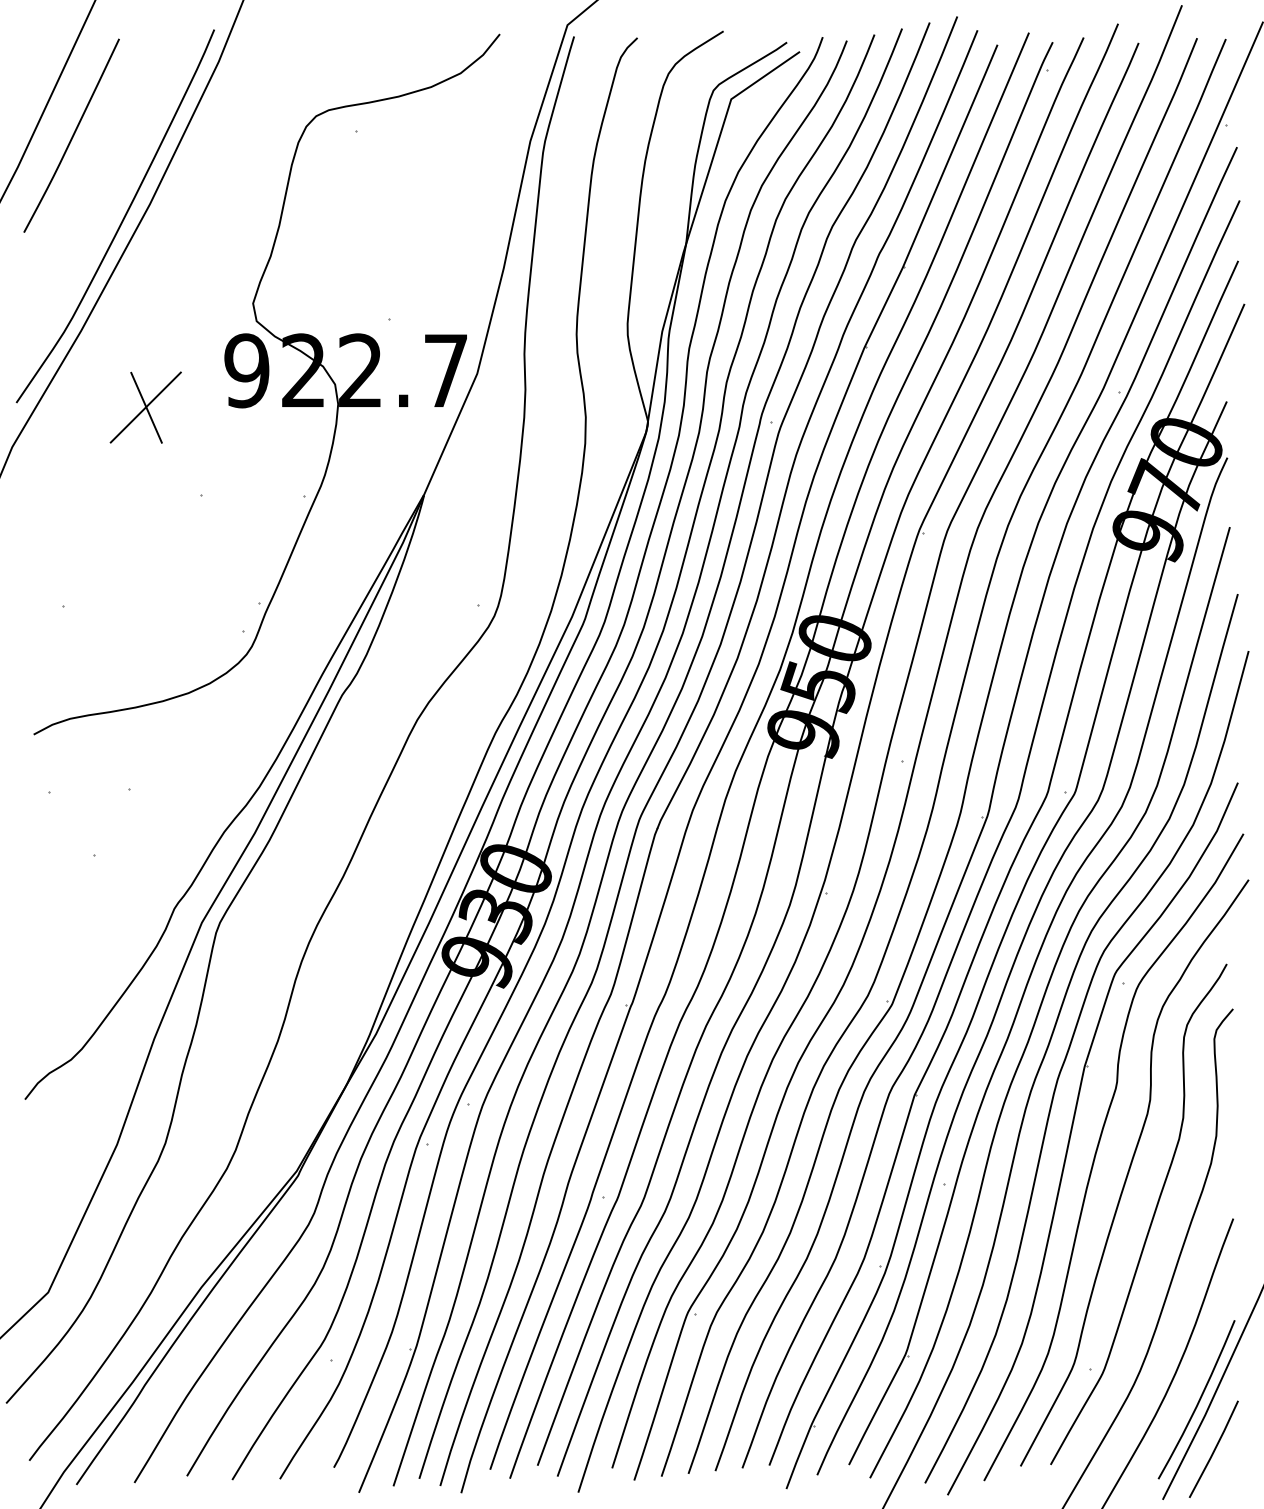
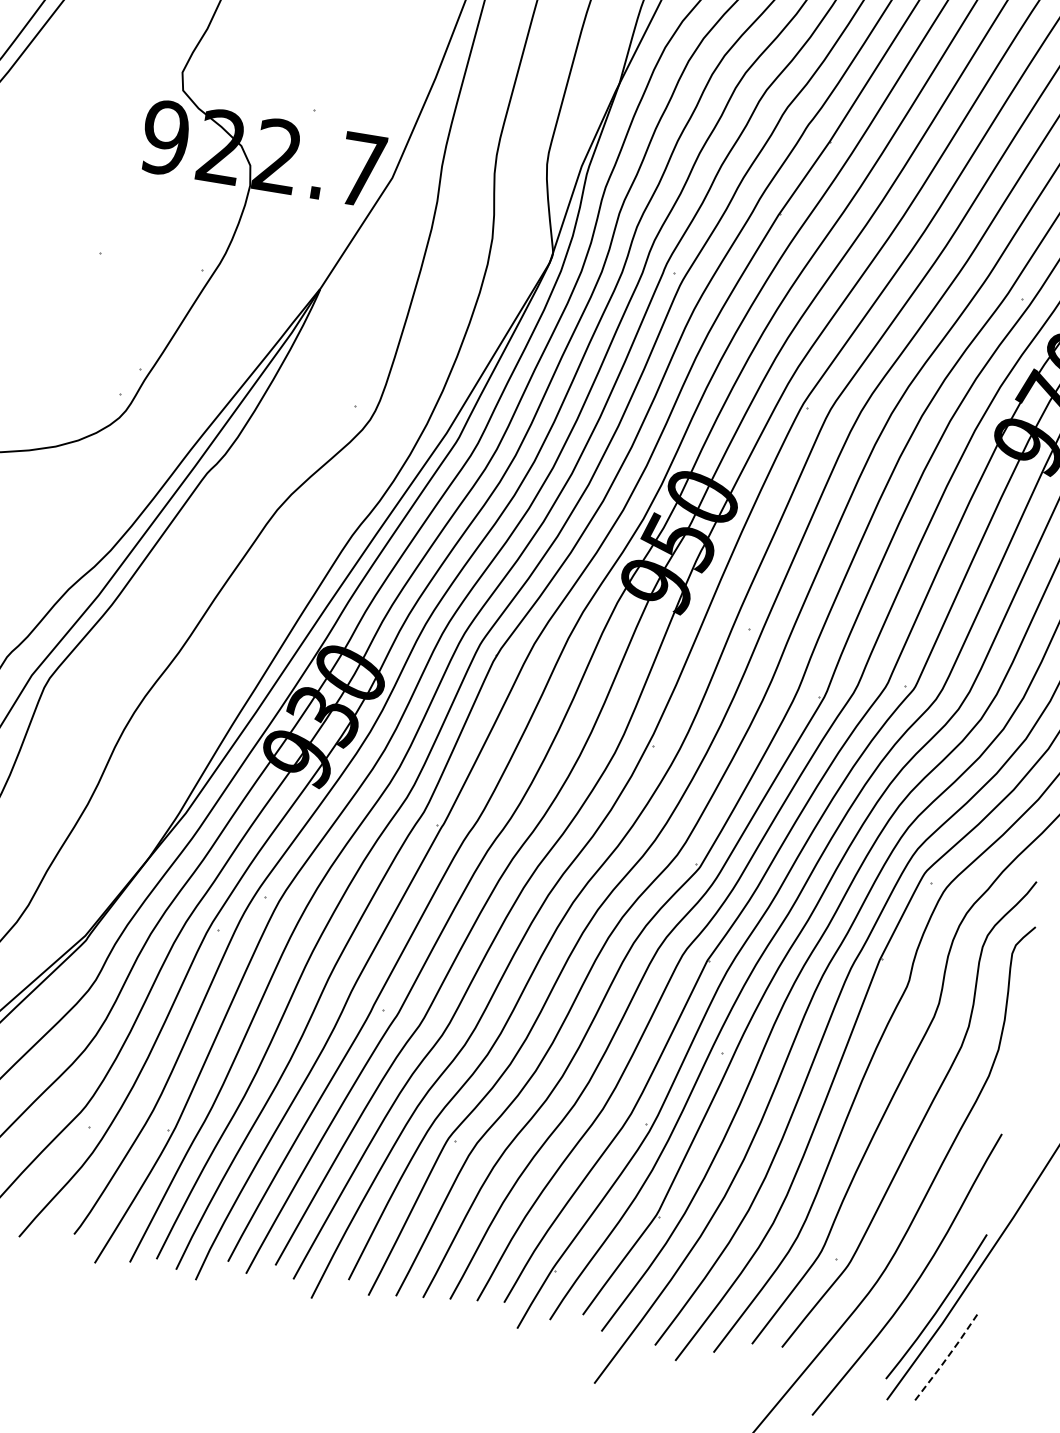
part: (145, 407) -> (59, 157), removed
line: (1214, 1449) -> (946, 1358), solid -> dashed

